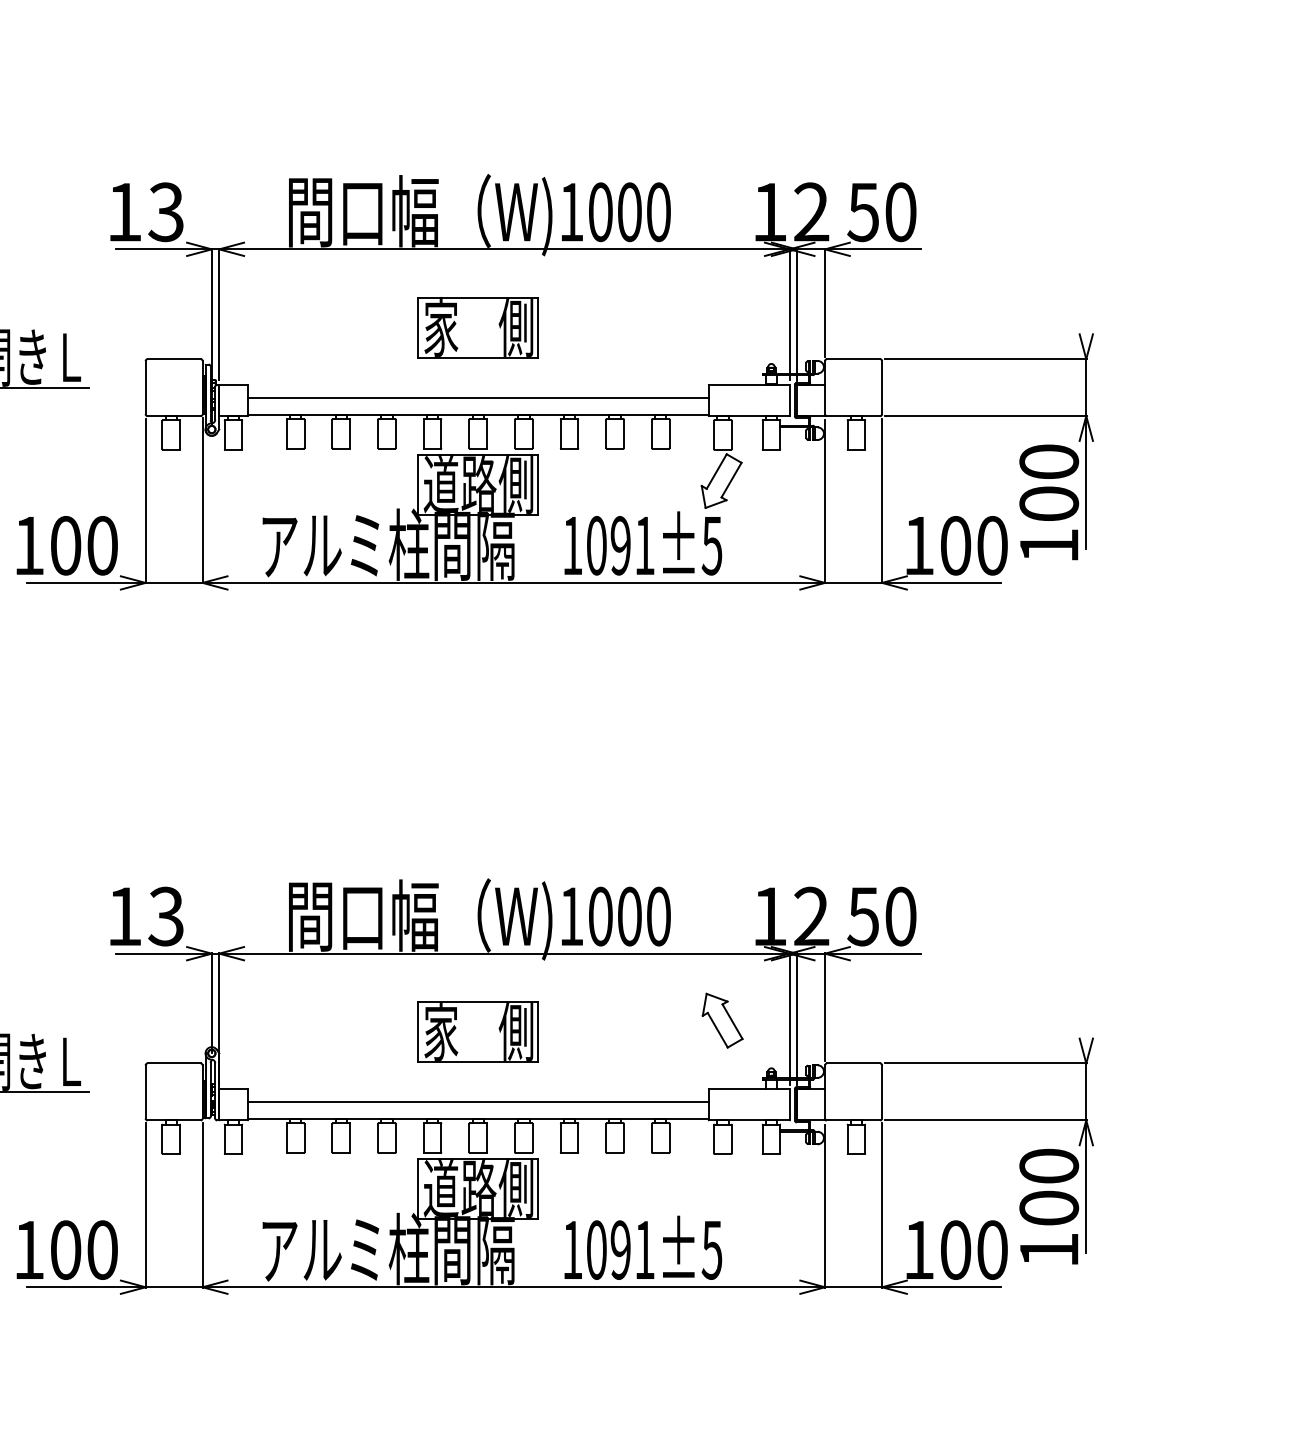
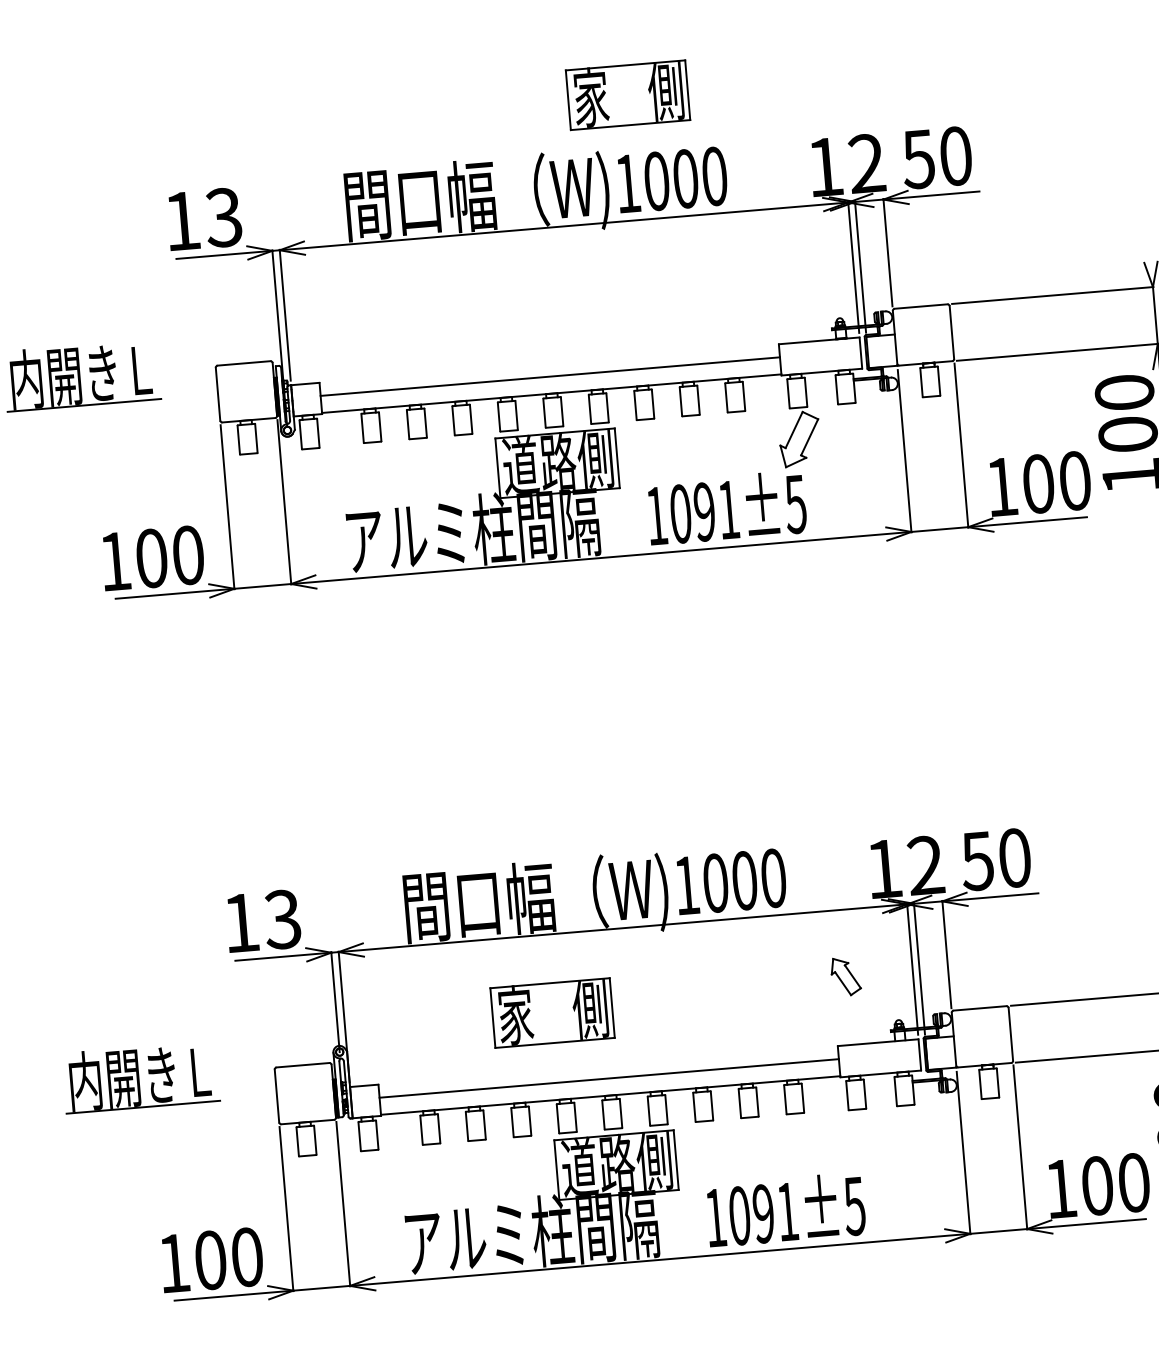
part: (477, 327) -> (627, 94), moved
part: (722, 1020) -> (845, 976), size x0.7
part: (477, 1031) -> (551, 1012), moved

